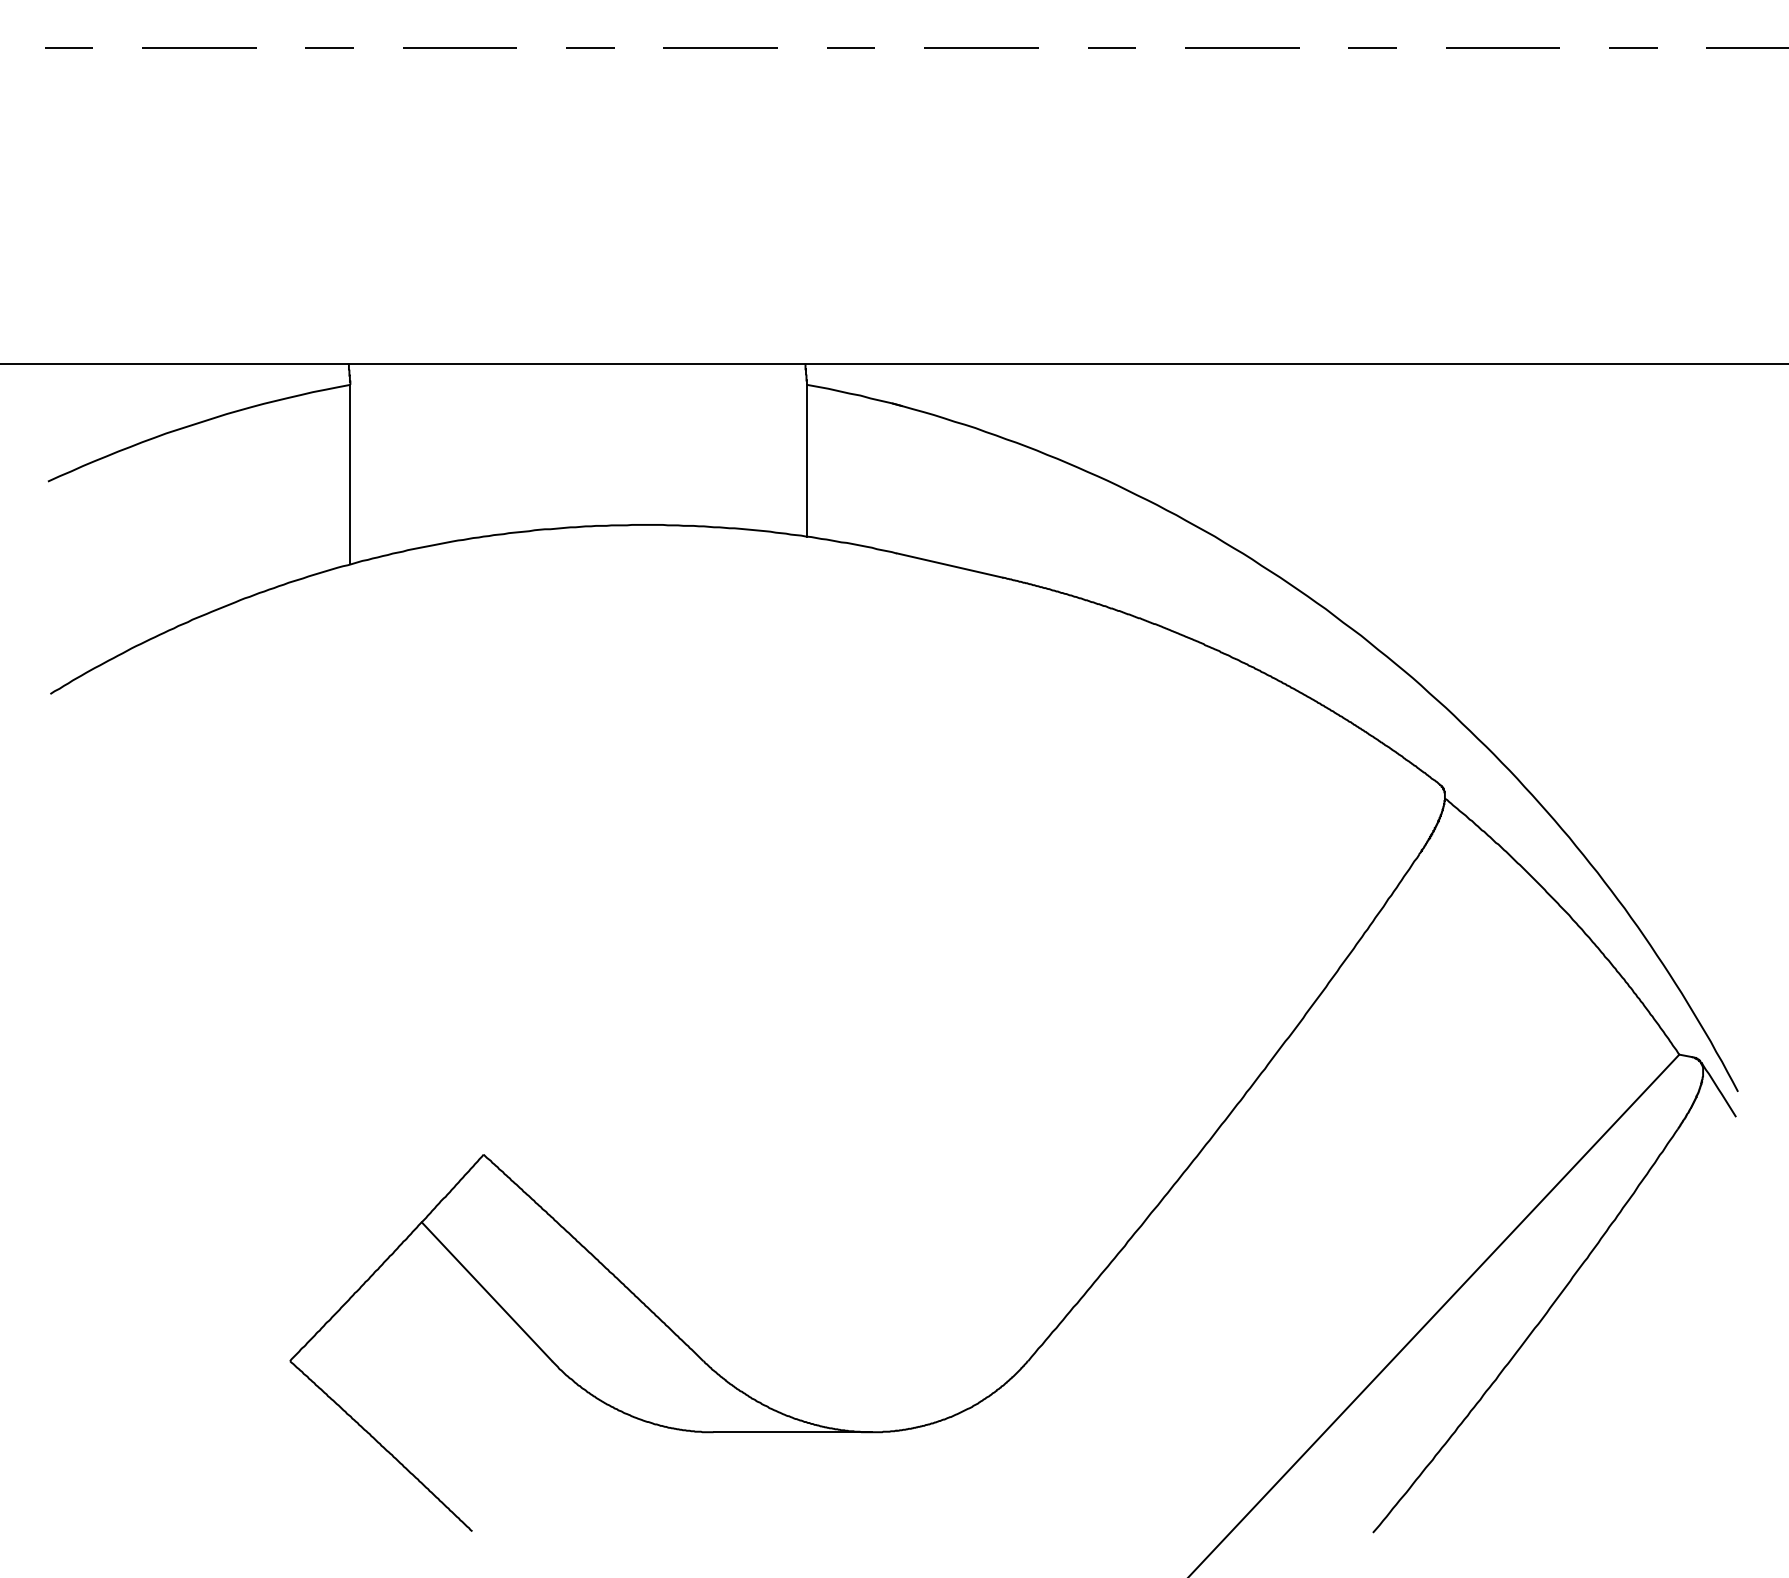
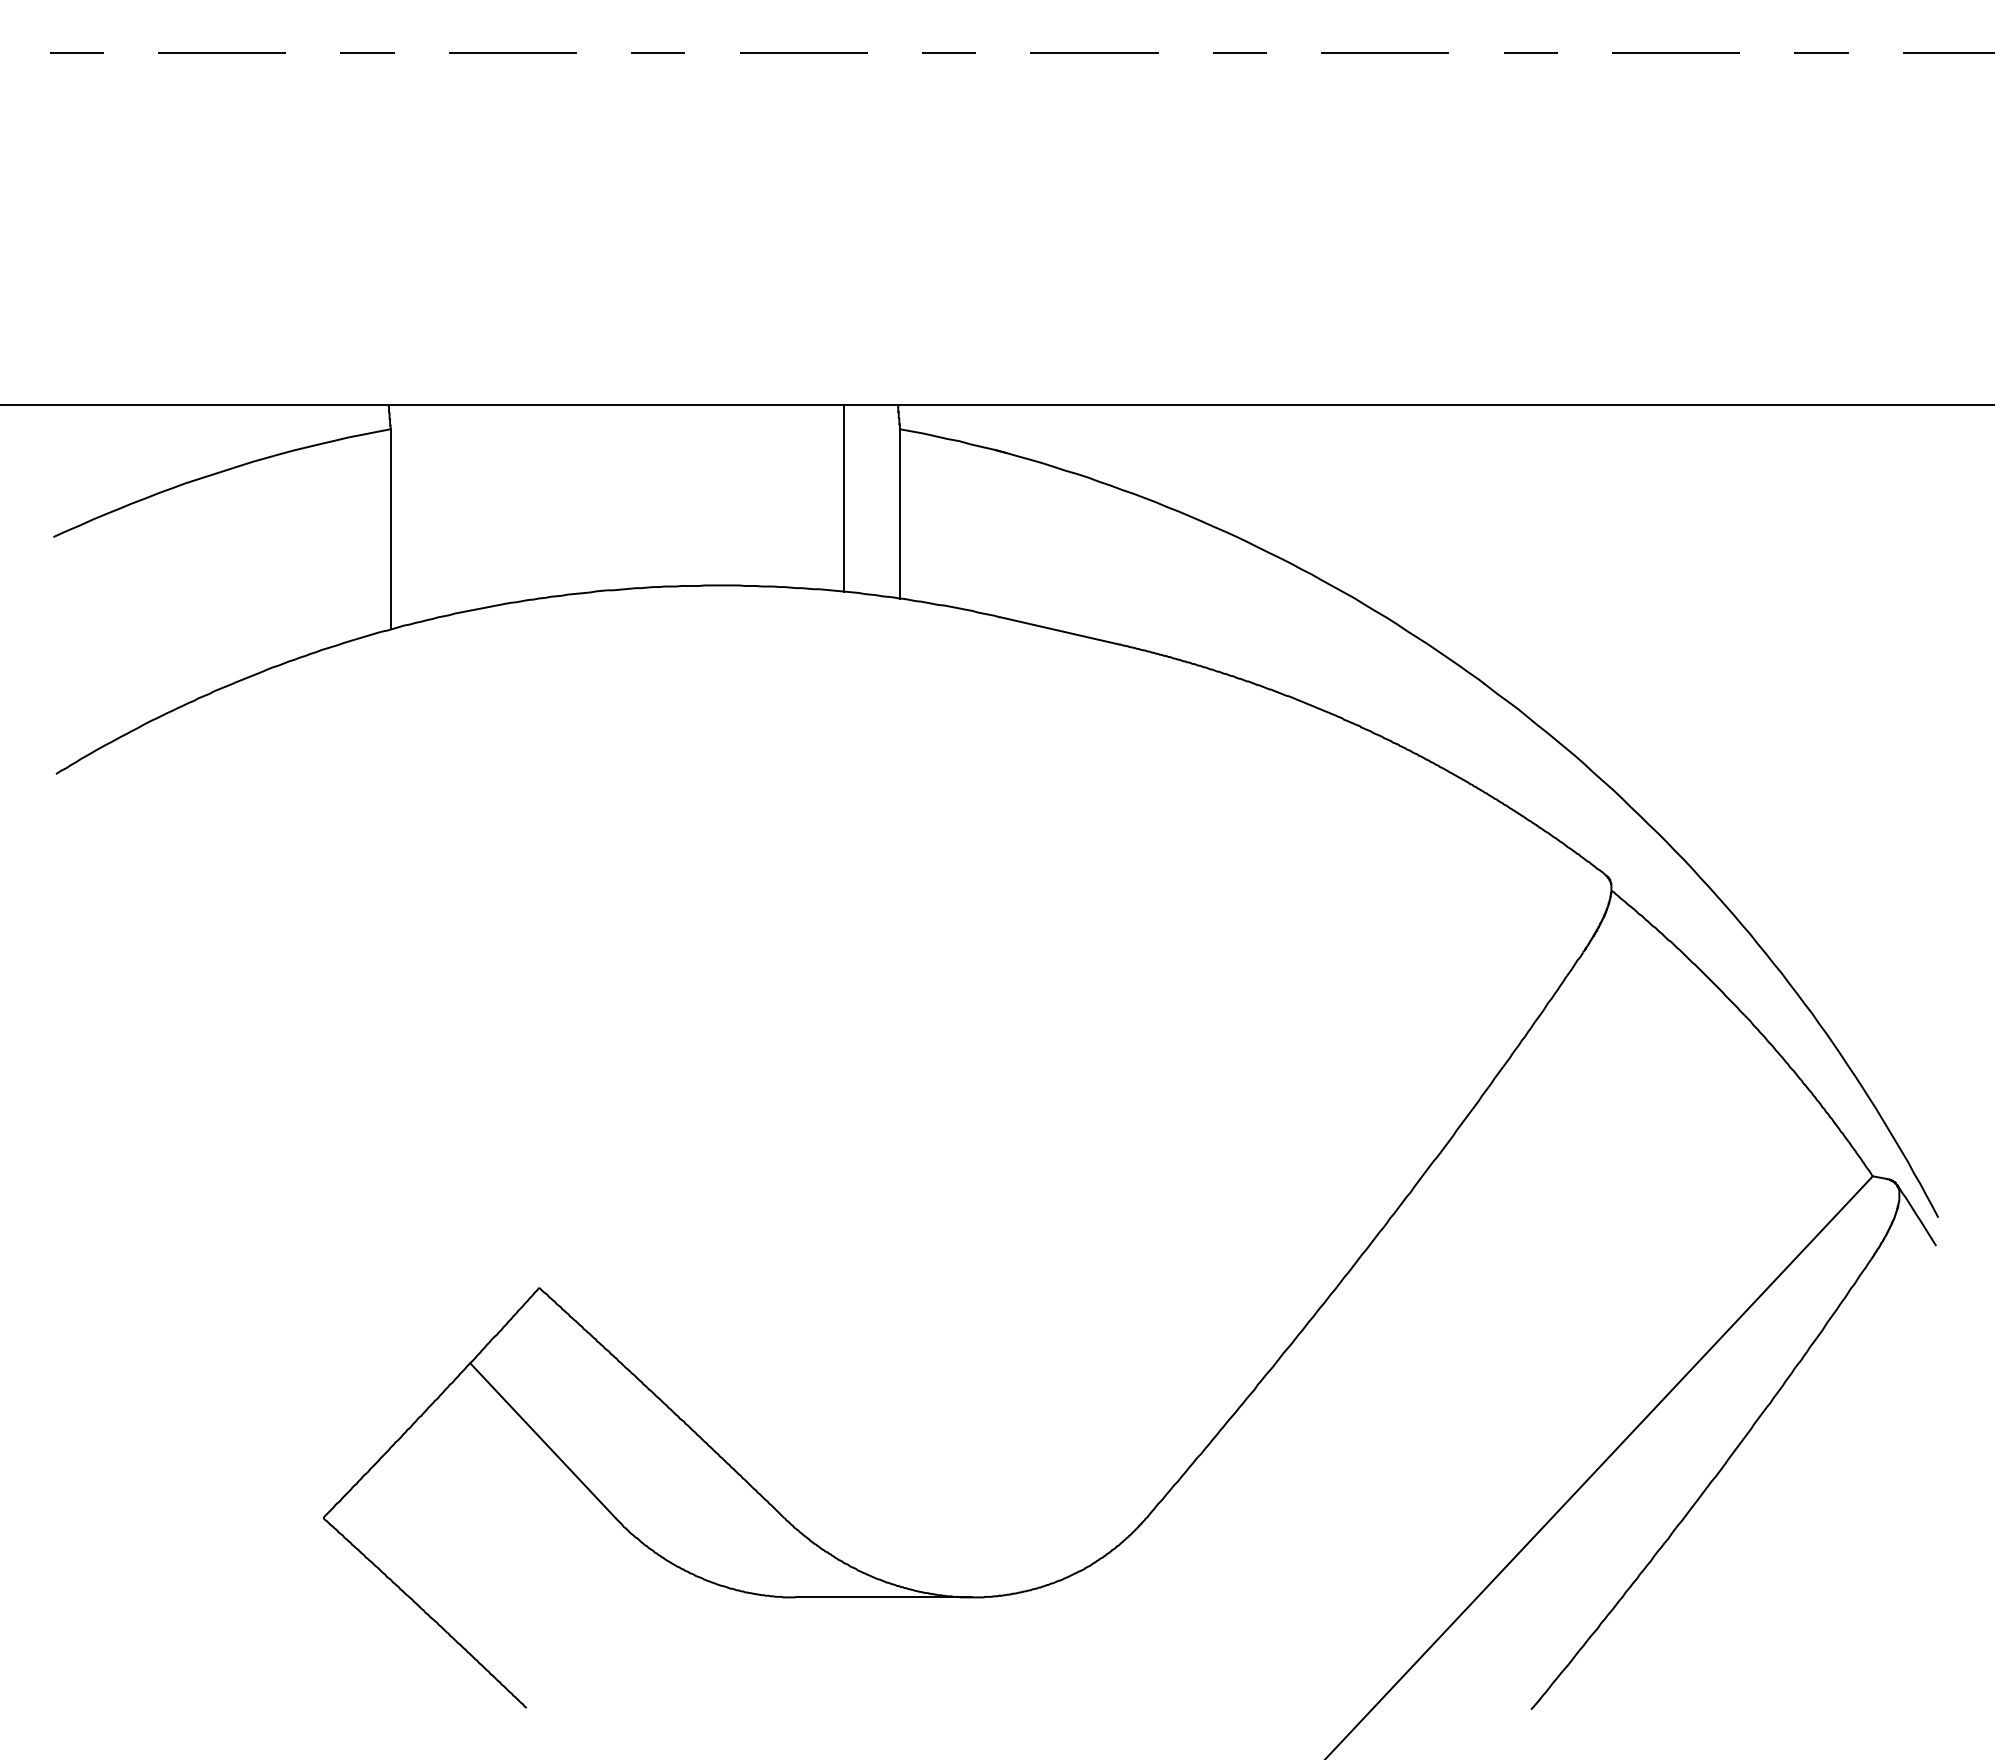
line: (757, 446) -> (844, 498), added

